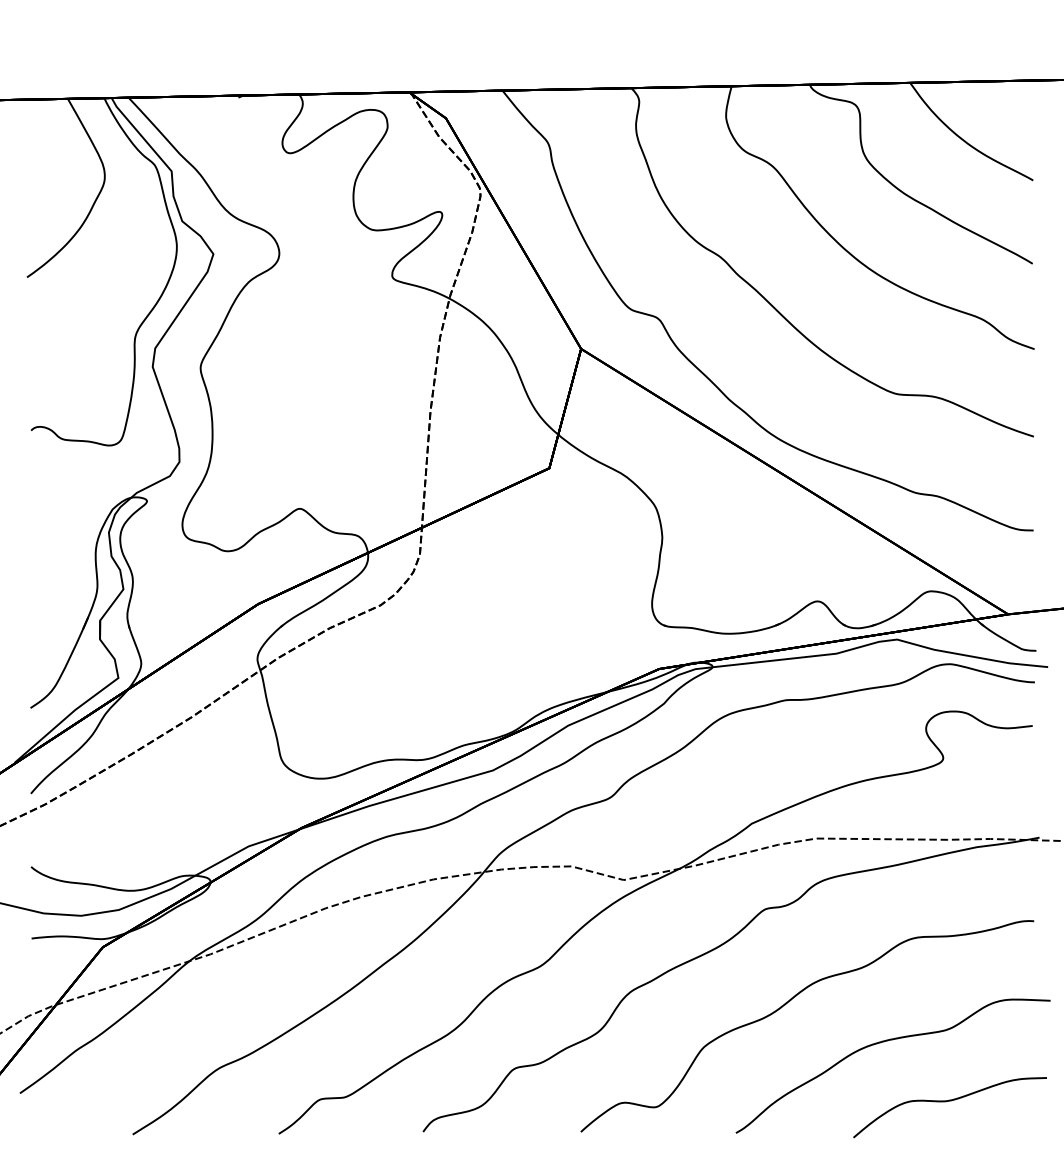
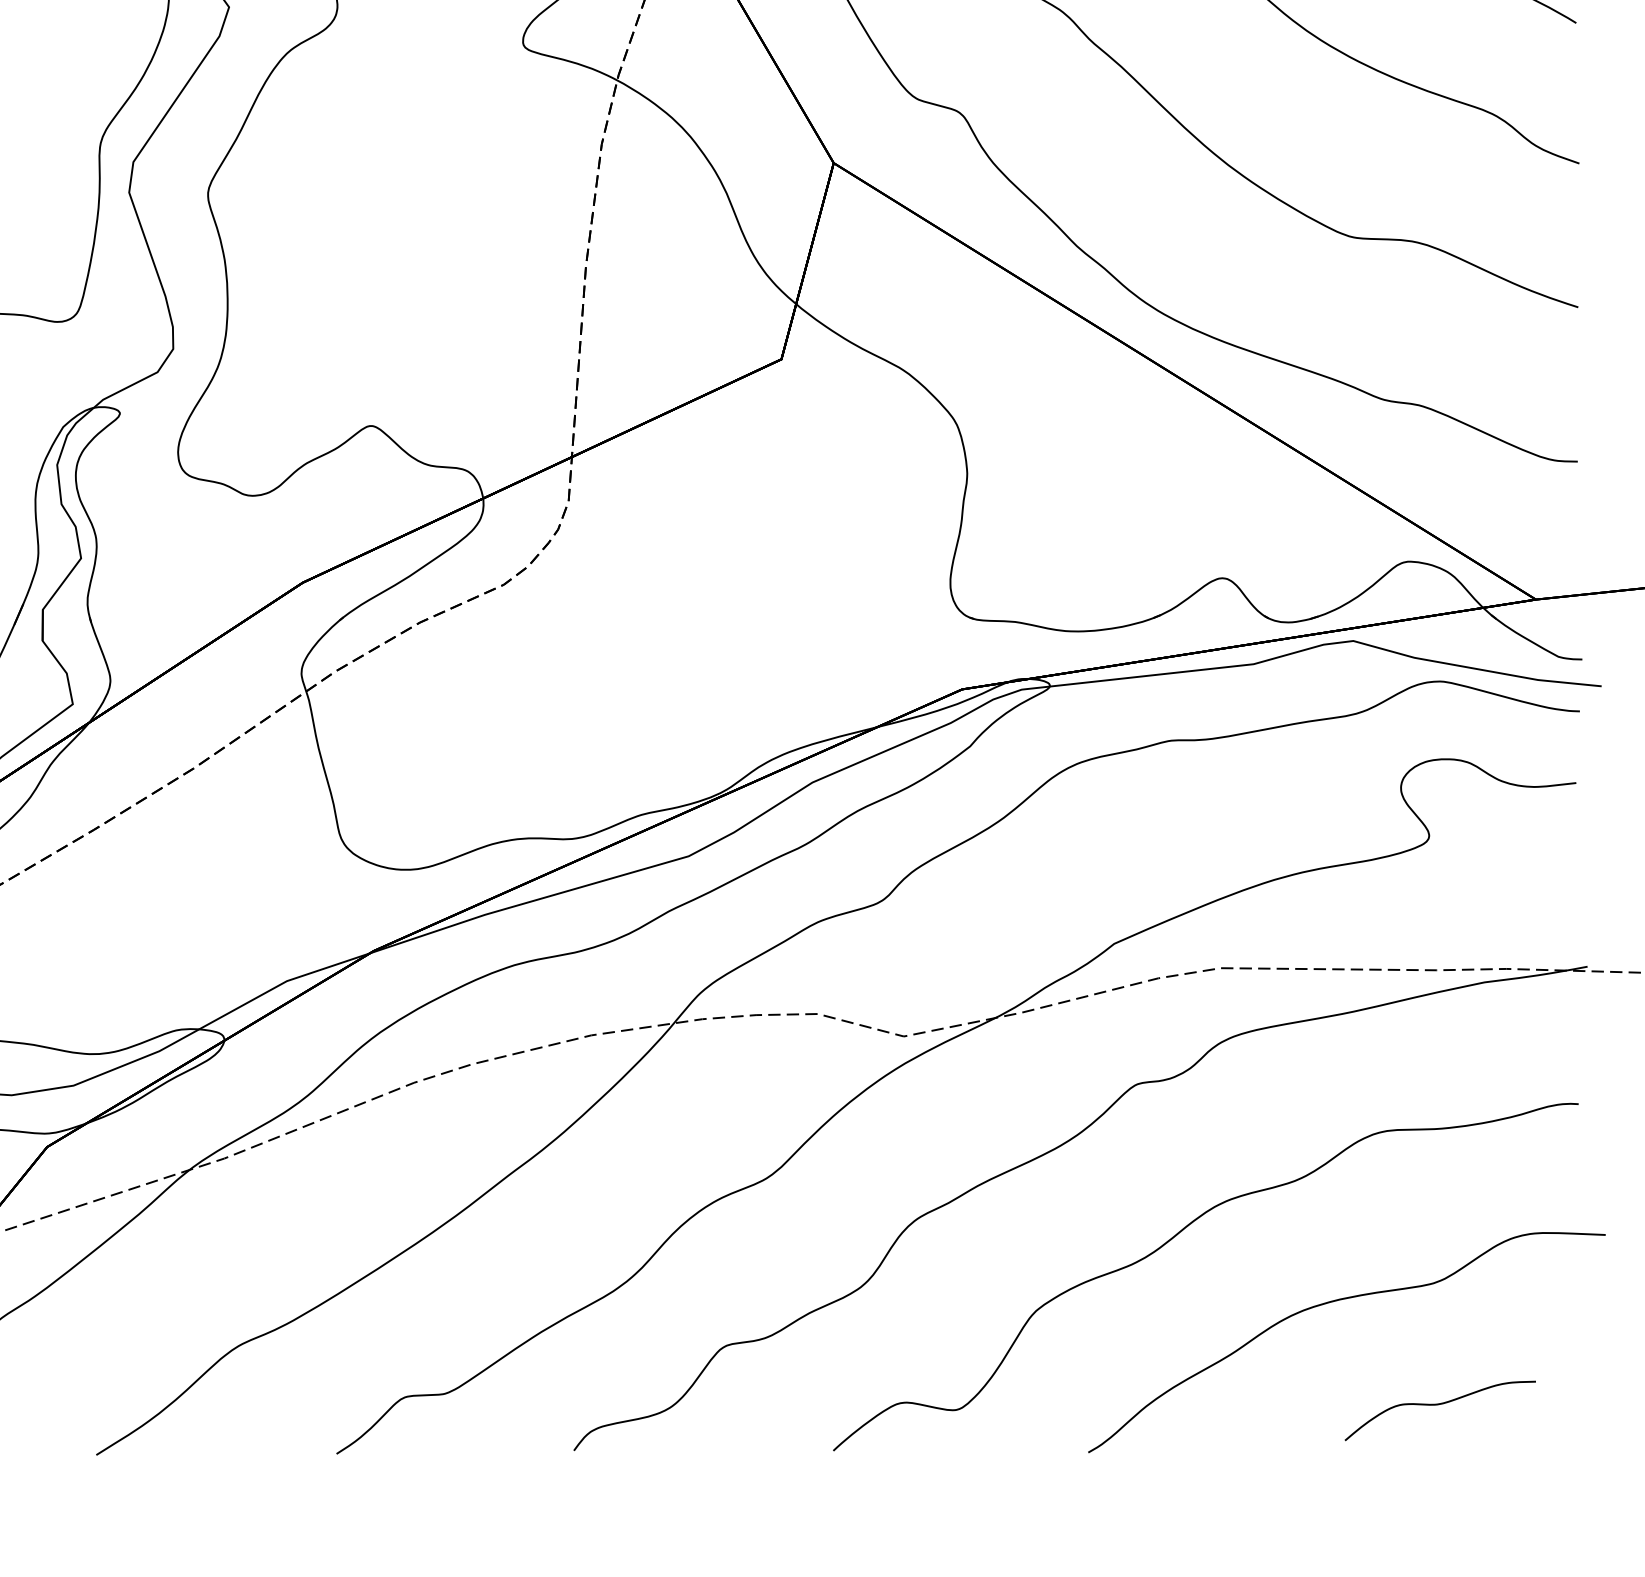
part: (949, 1107) -> (1439, 1410), size x0.6

